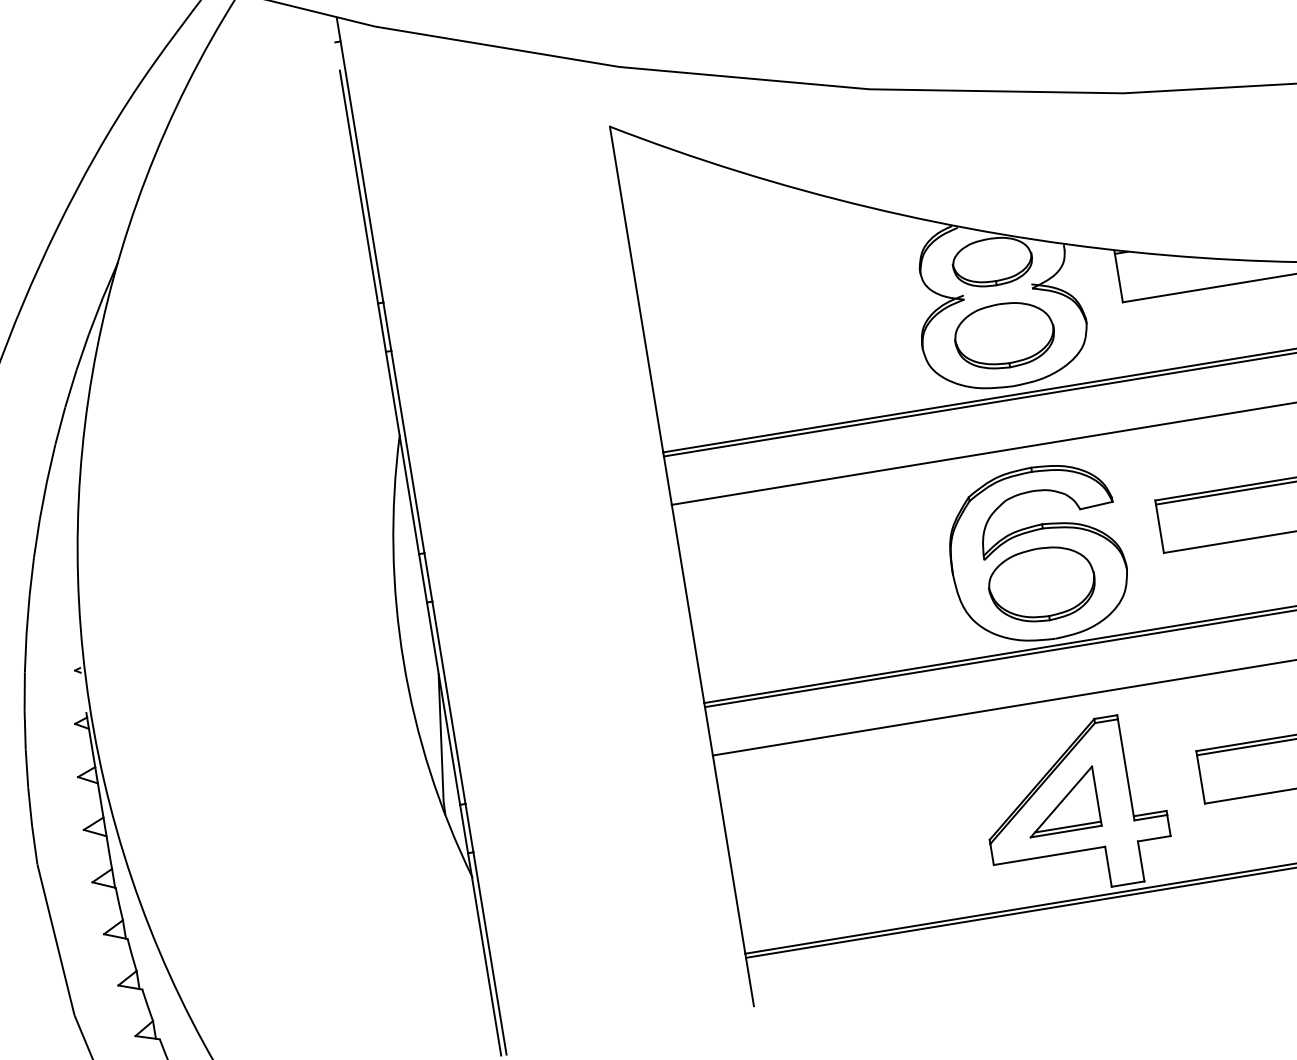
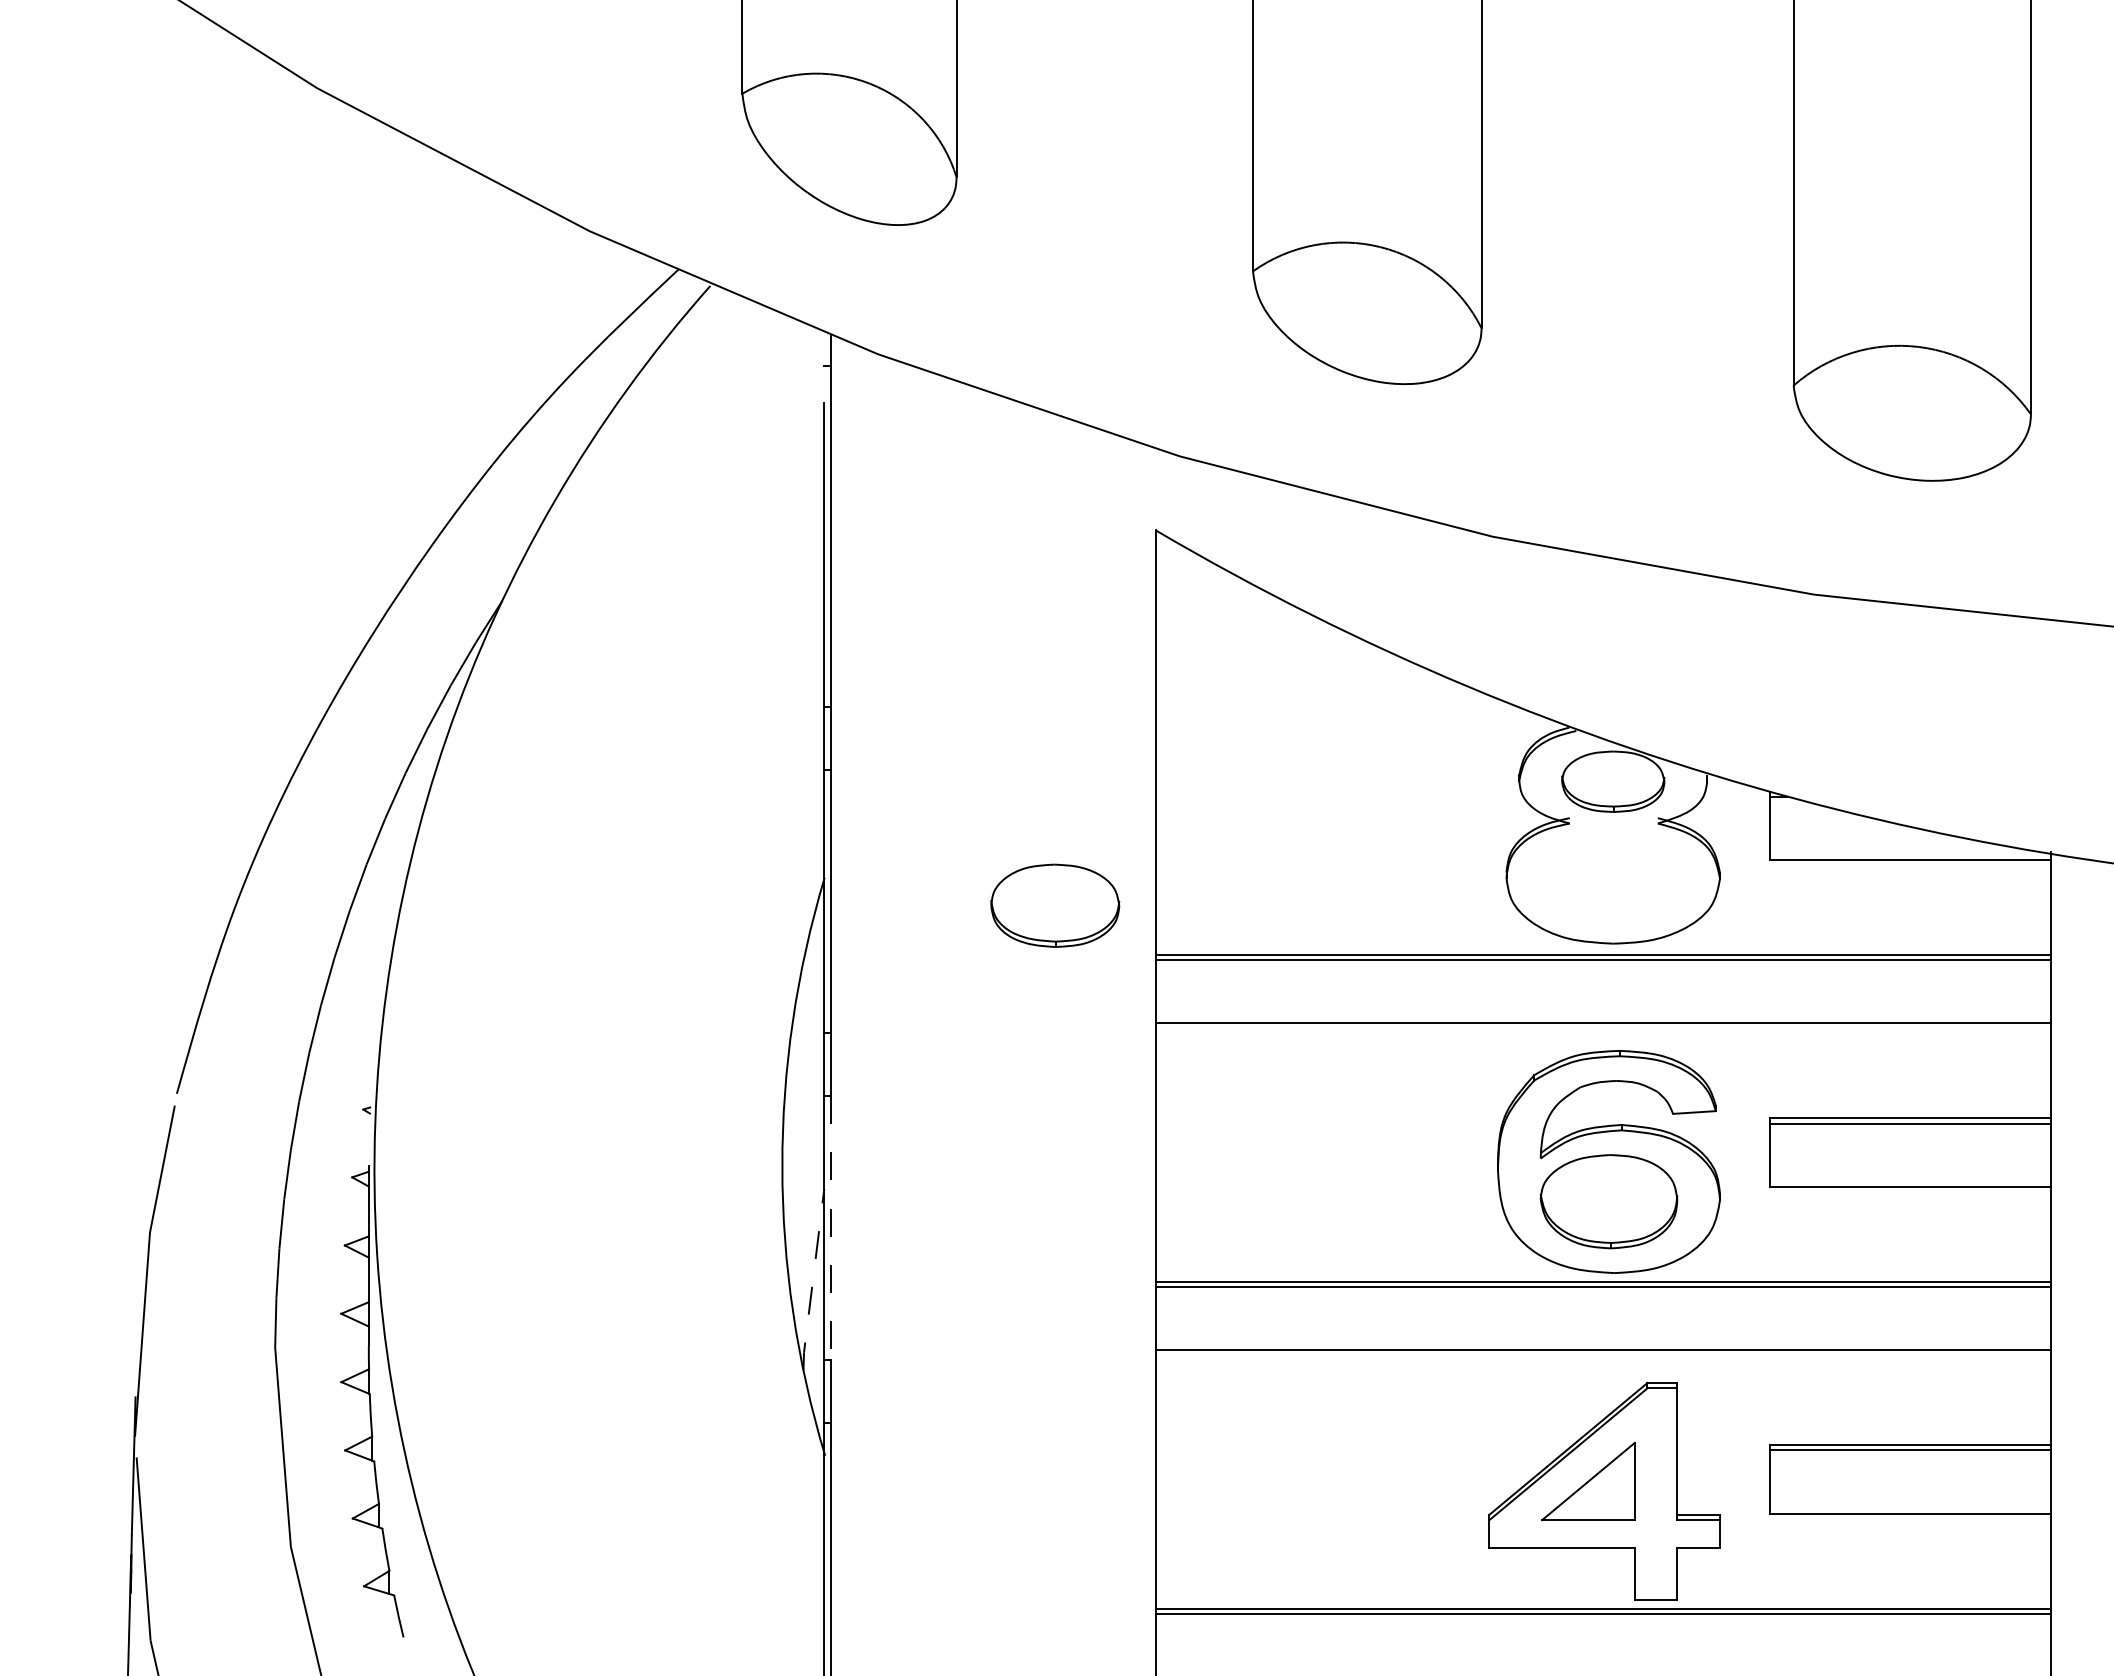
part: (1004, 335) -> (1055, 905), moved
line: (449, 702) -> (831, 1228), solid -> dashed
line: (441, 745) -> (813, 1280), solid -> dashed
line: (1067, 826) -> (1591, 1514), removed

